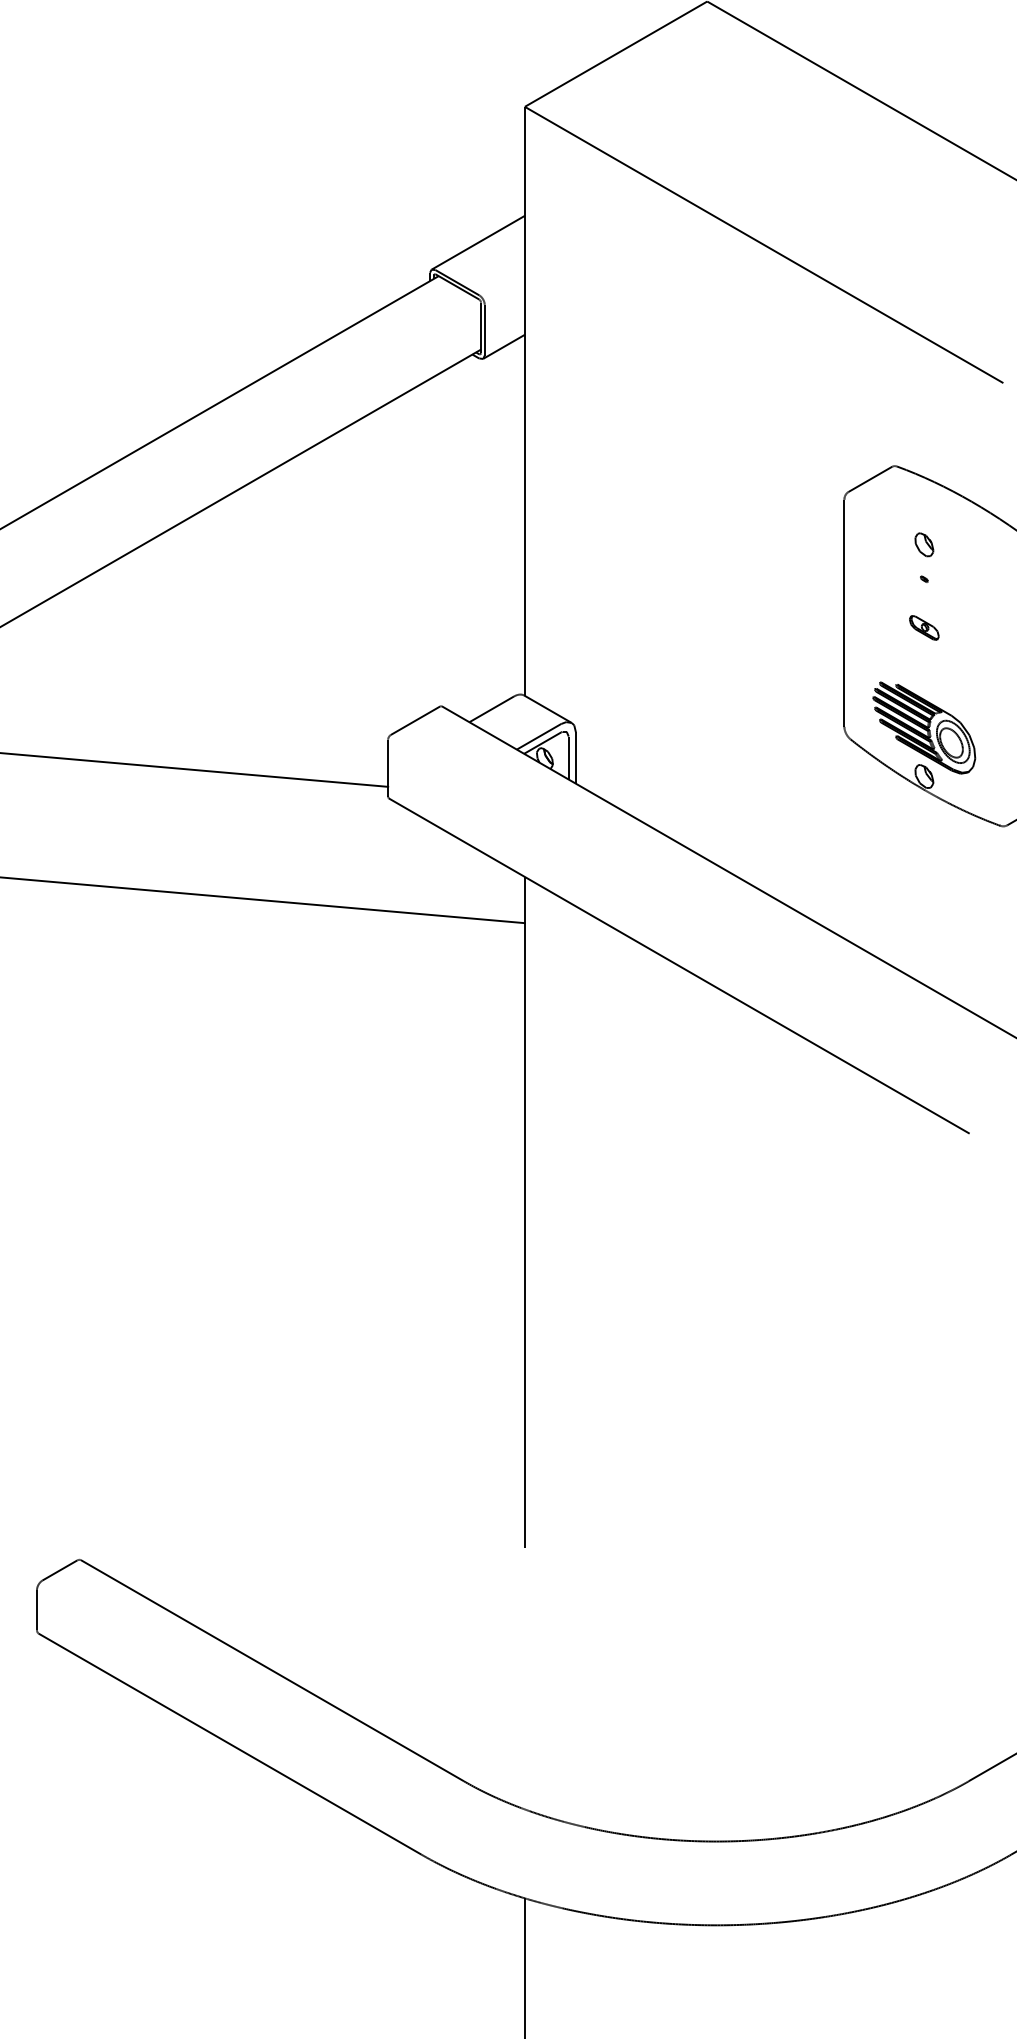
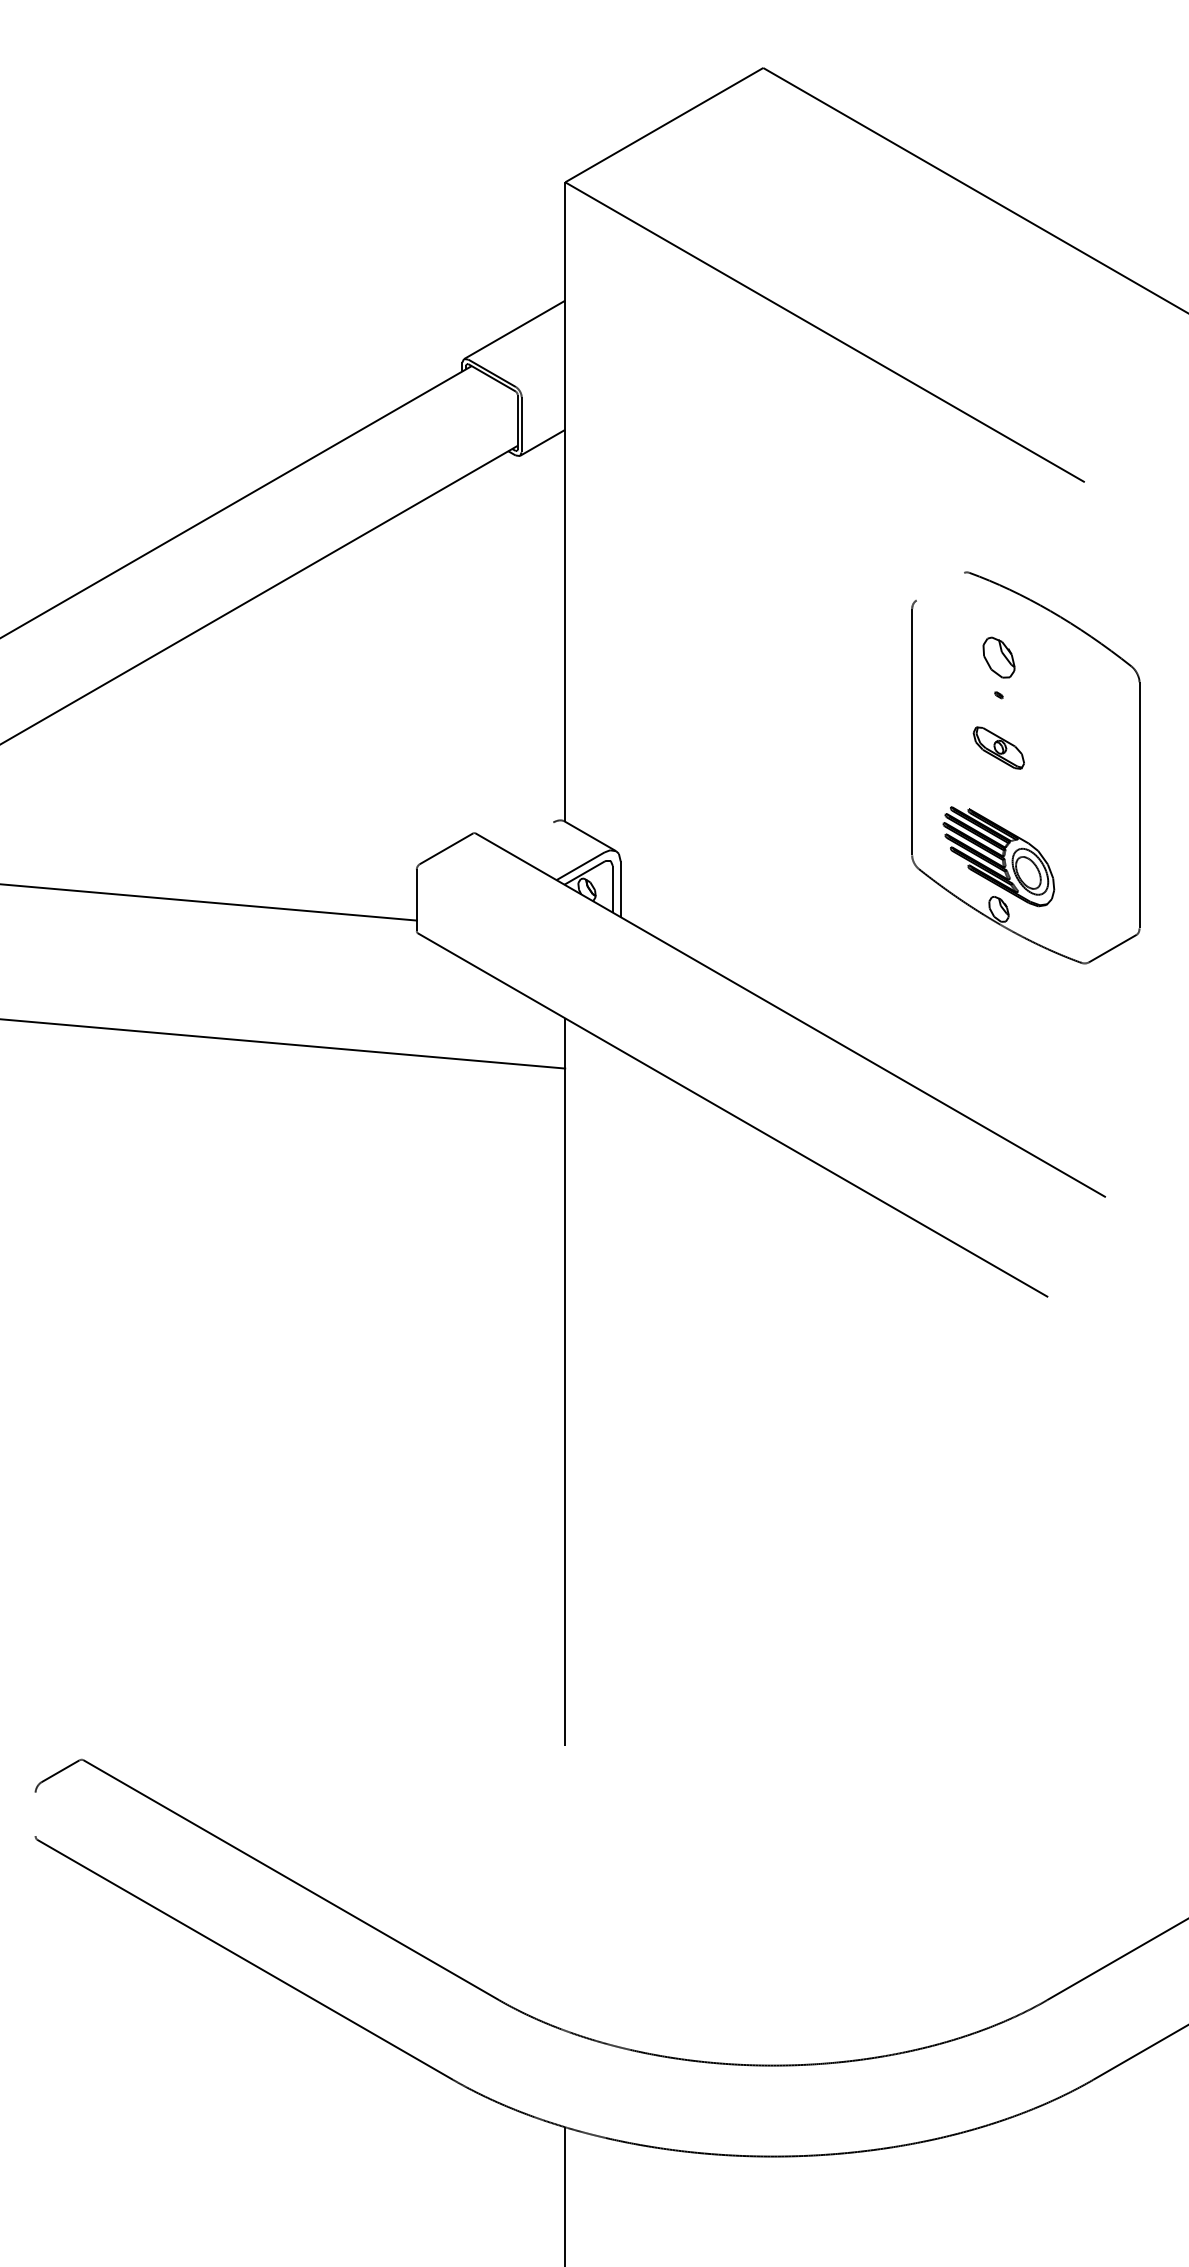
line: (870, 479) -> (940, 586), removed
part: (923, 544) -> (998, 657), size x1.6
part: (923, 627) -> (998, 747), size x1.6
line: (491, 709) -> (529, 836), removed
line: (36, 1609) -> (35, 1813), removed

